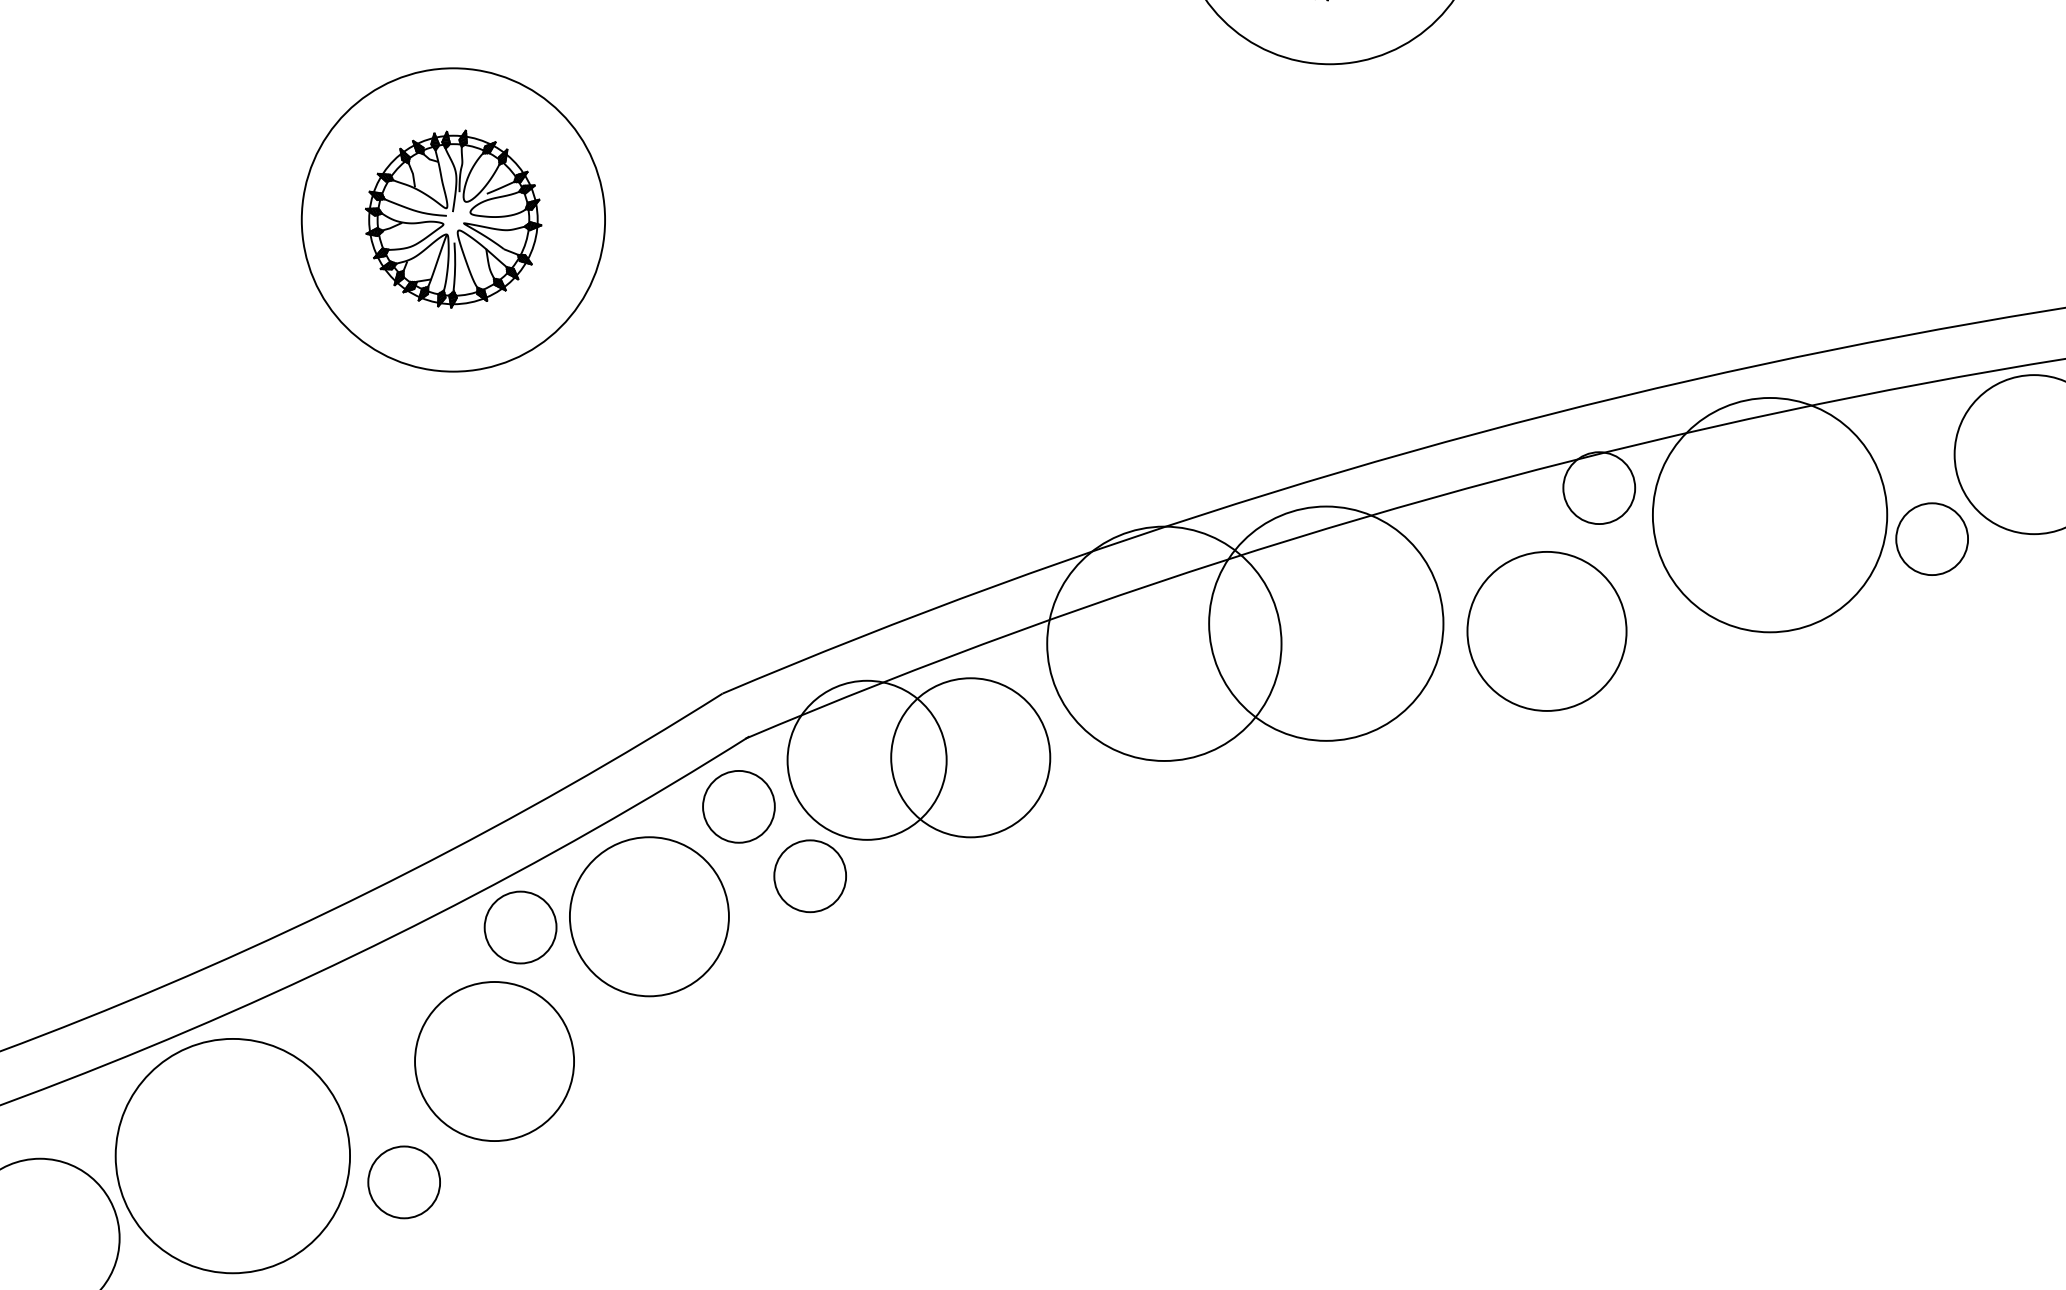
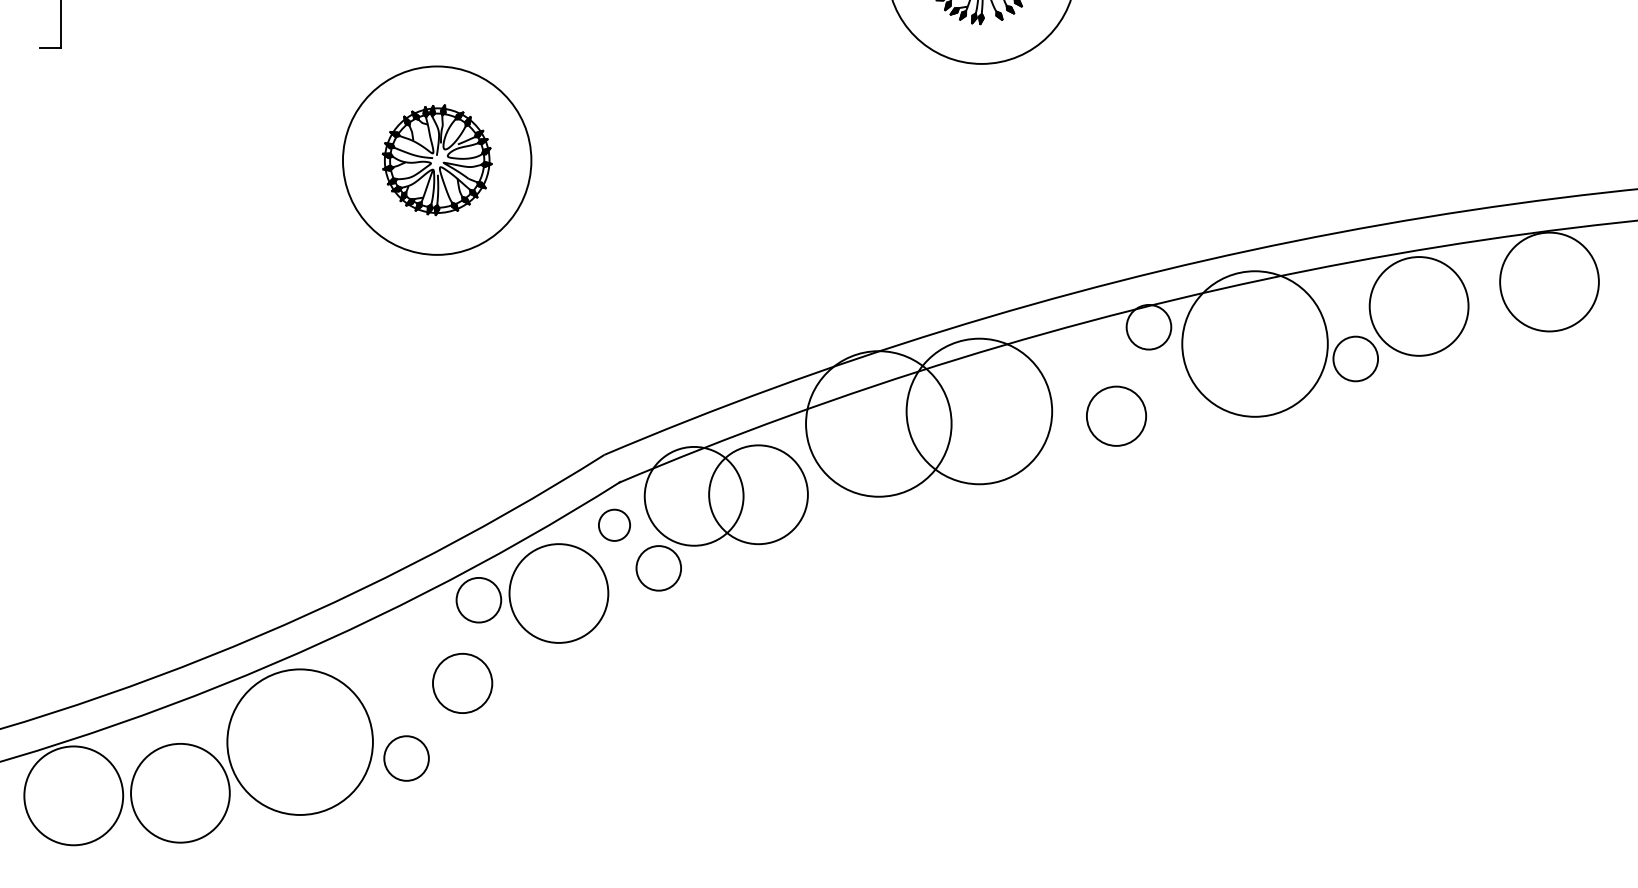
circle: (1546, 630) -> (1116, 415), size x0.6
circle: (738, 807) -> (614, 525), size x0.7
circle: (494, 1061) -> (462, 683), size x0.6

